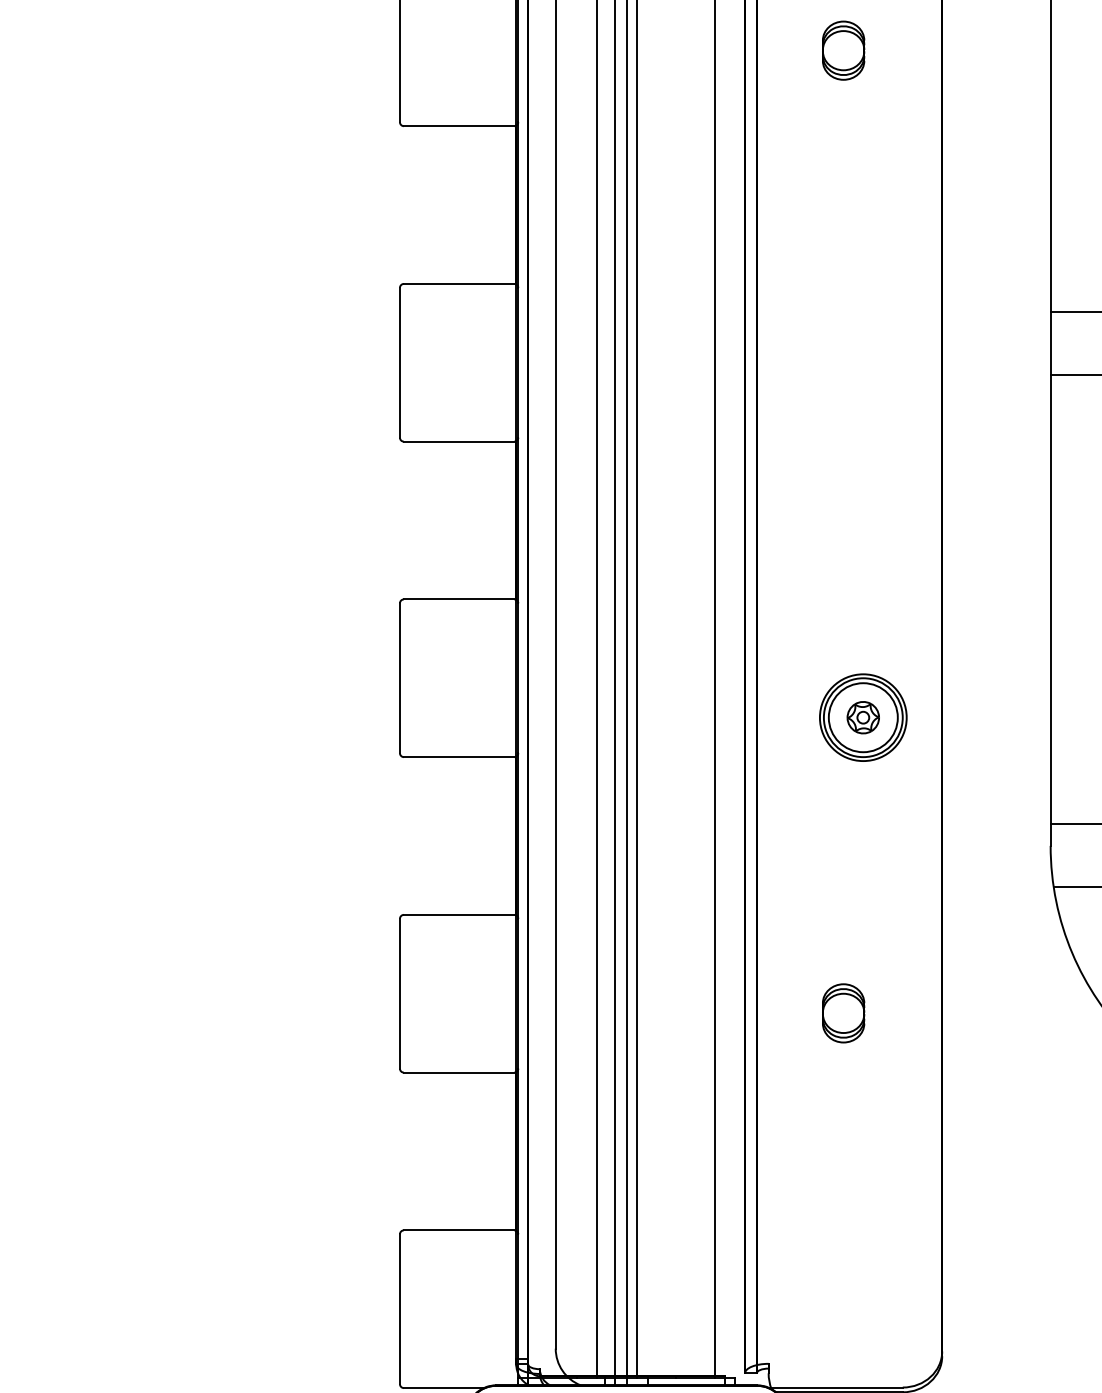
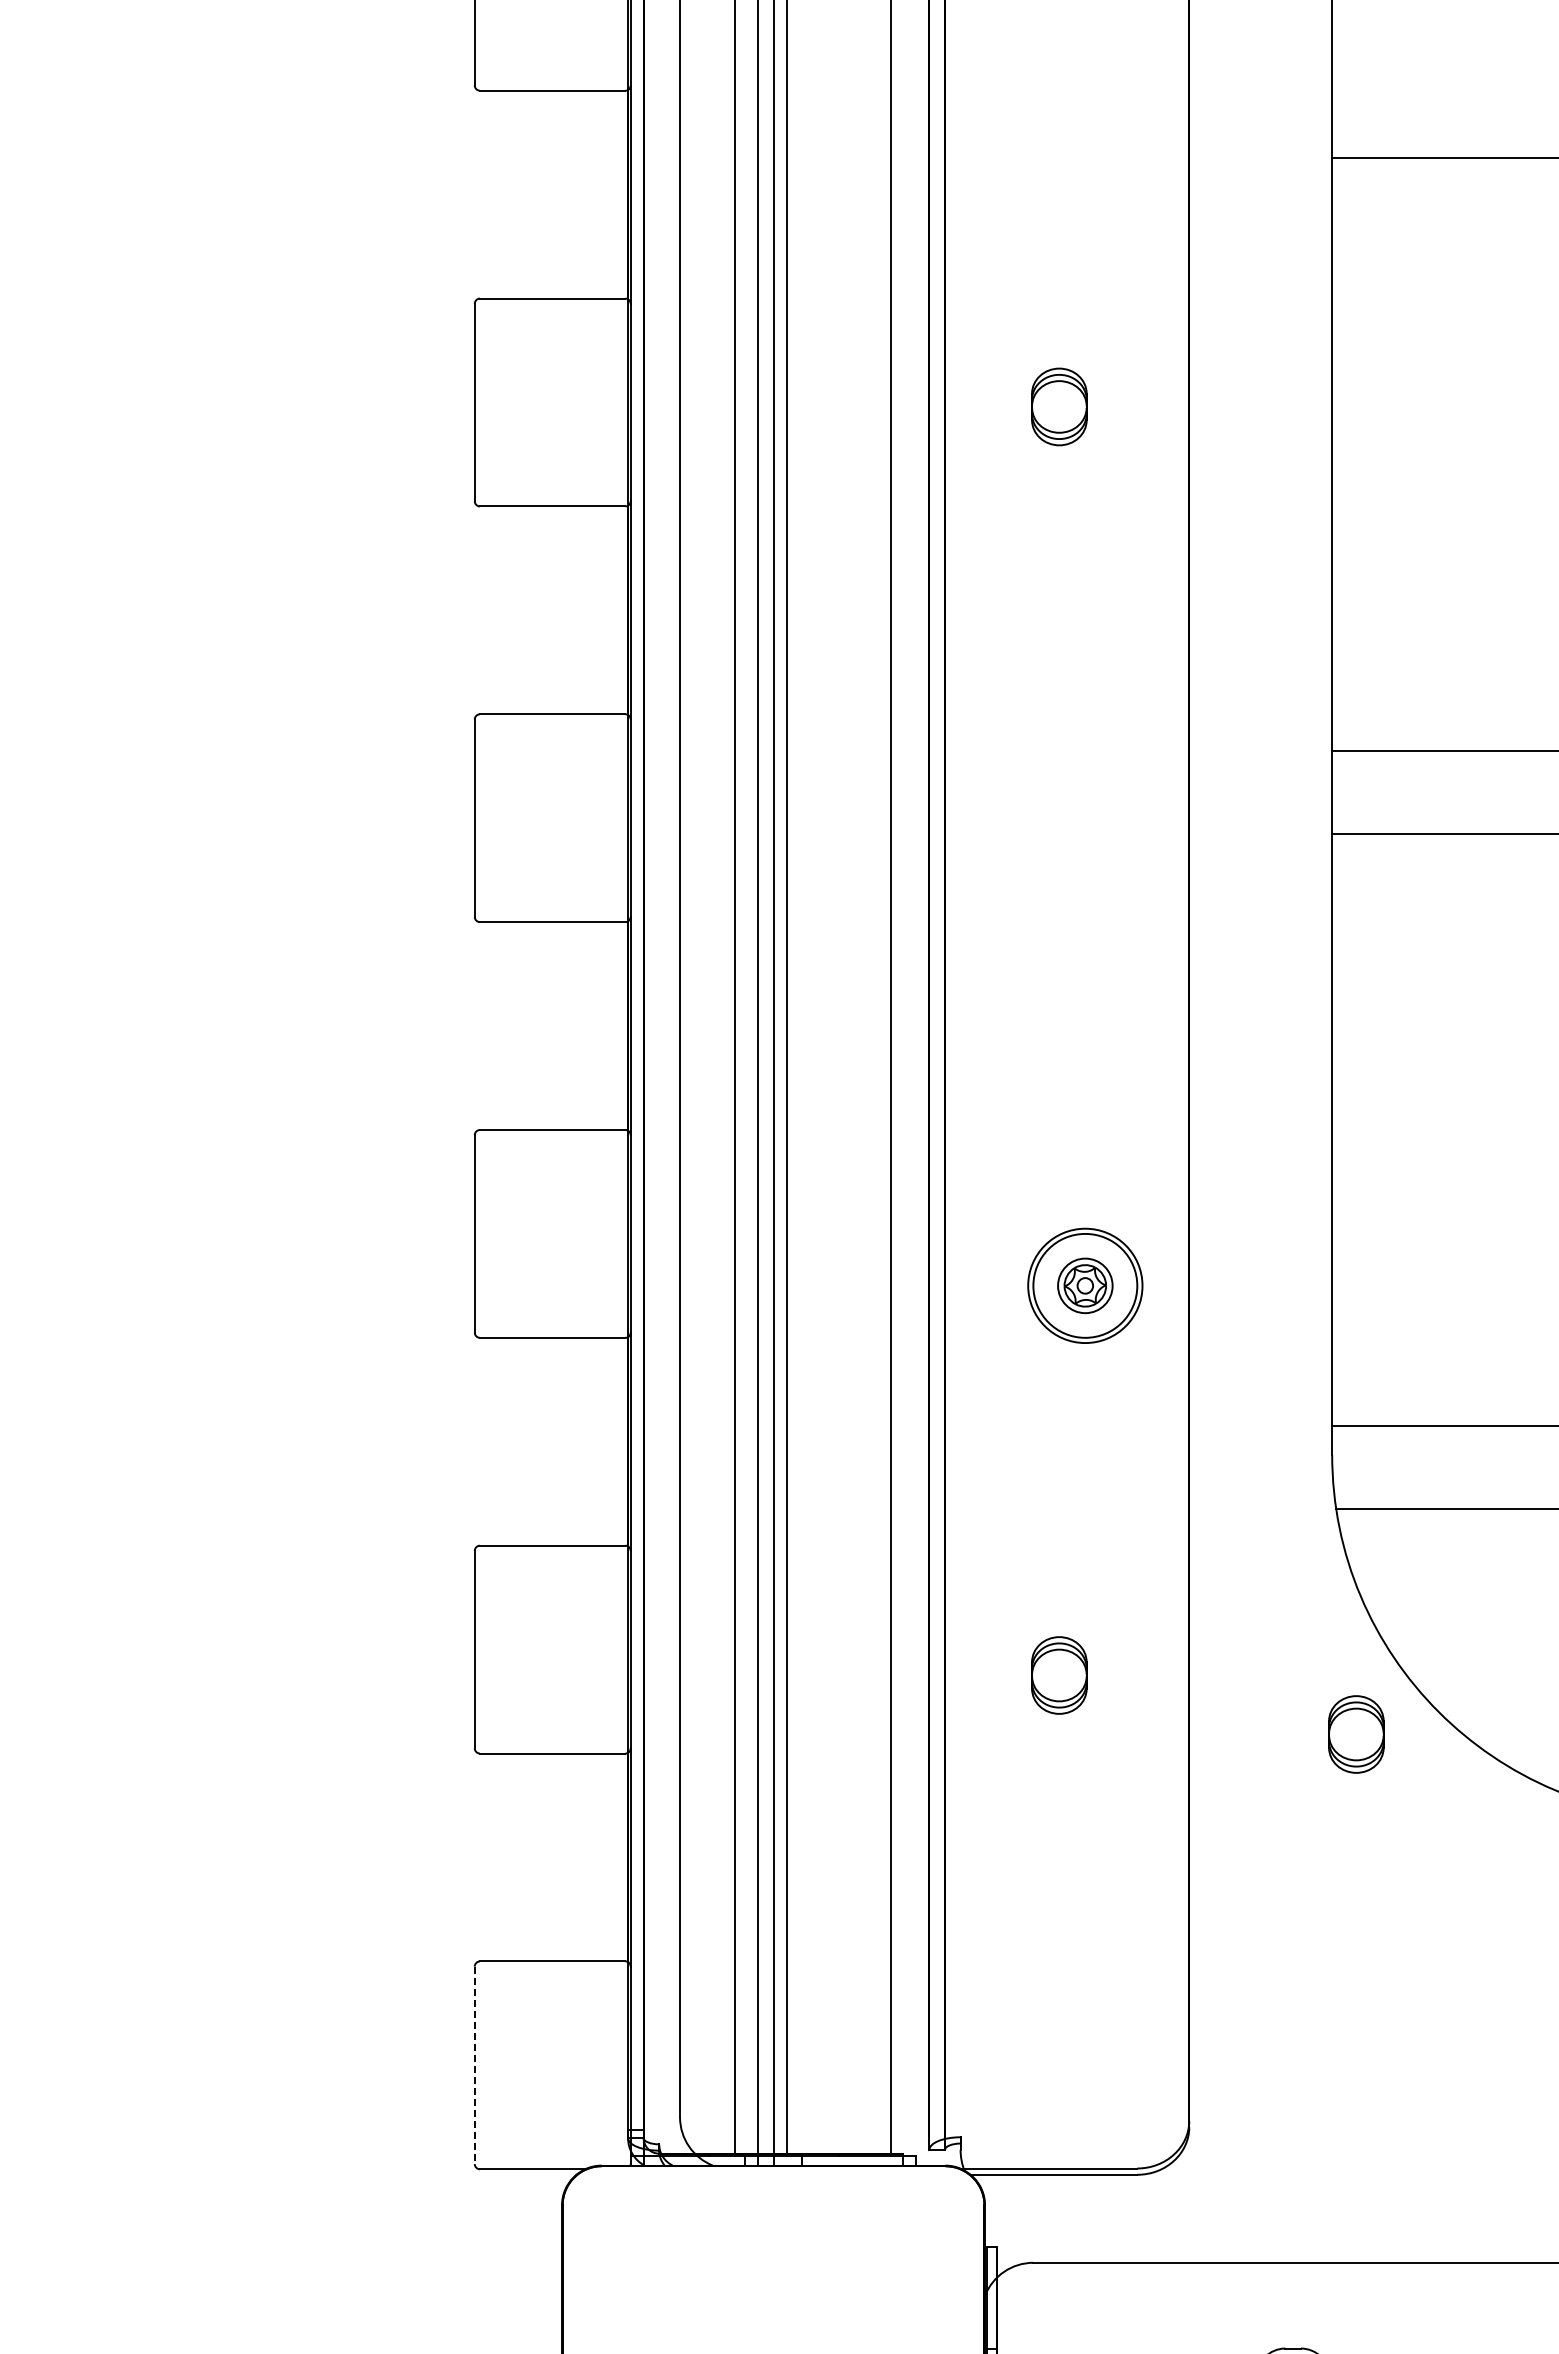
circle: (862, 717) -> (1084, 1285), size x0.6
part: (1069, 1058) -> (1356, 1734), added
line: (399, 1309) -> (474, 2065), solid -> dashed

